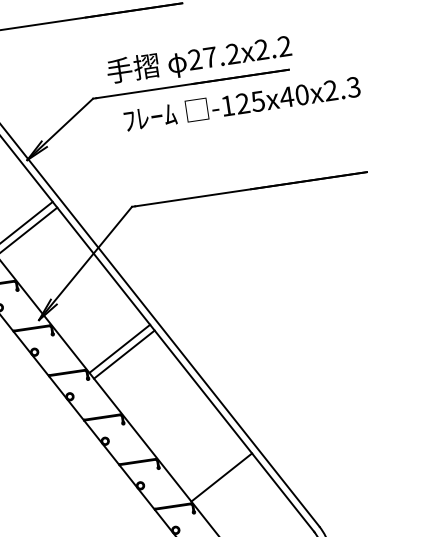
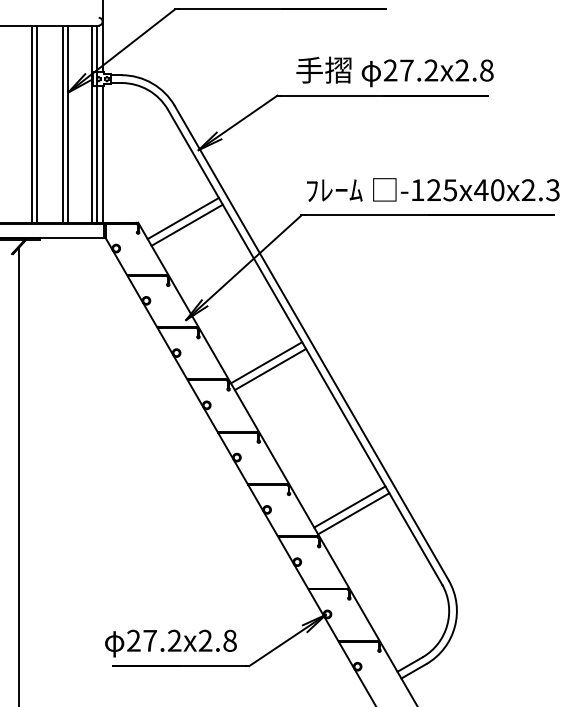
text: (284, 46) -> (486, 70), 27.2x2.2 -> 27.2x2.8
text: (242, 103) -> (433, 189), moved
line: (216, 471) -> (349, 506), added

